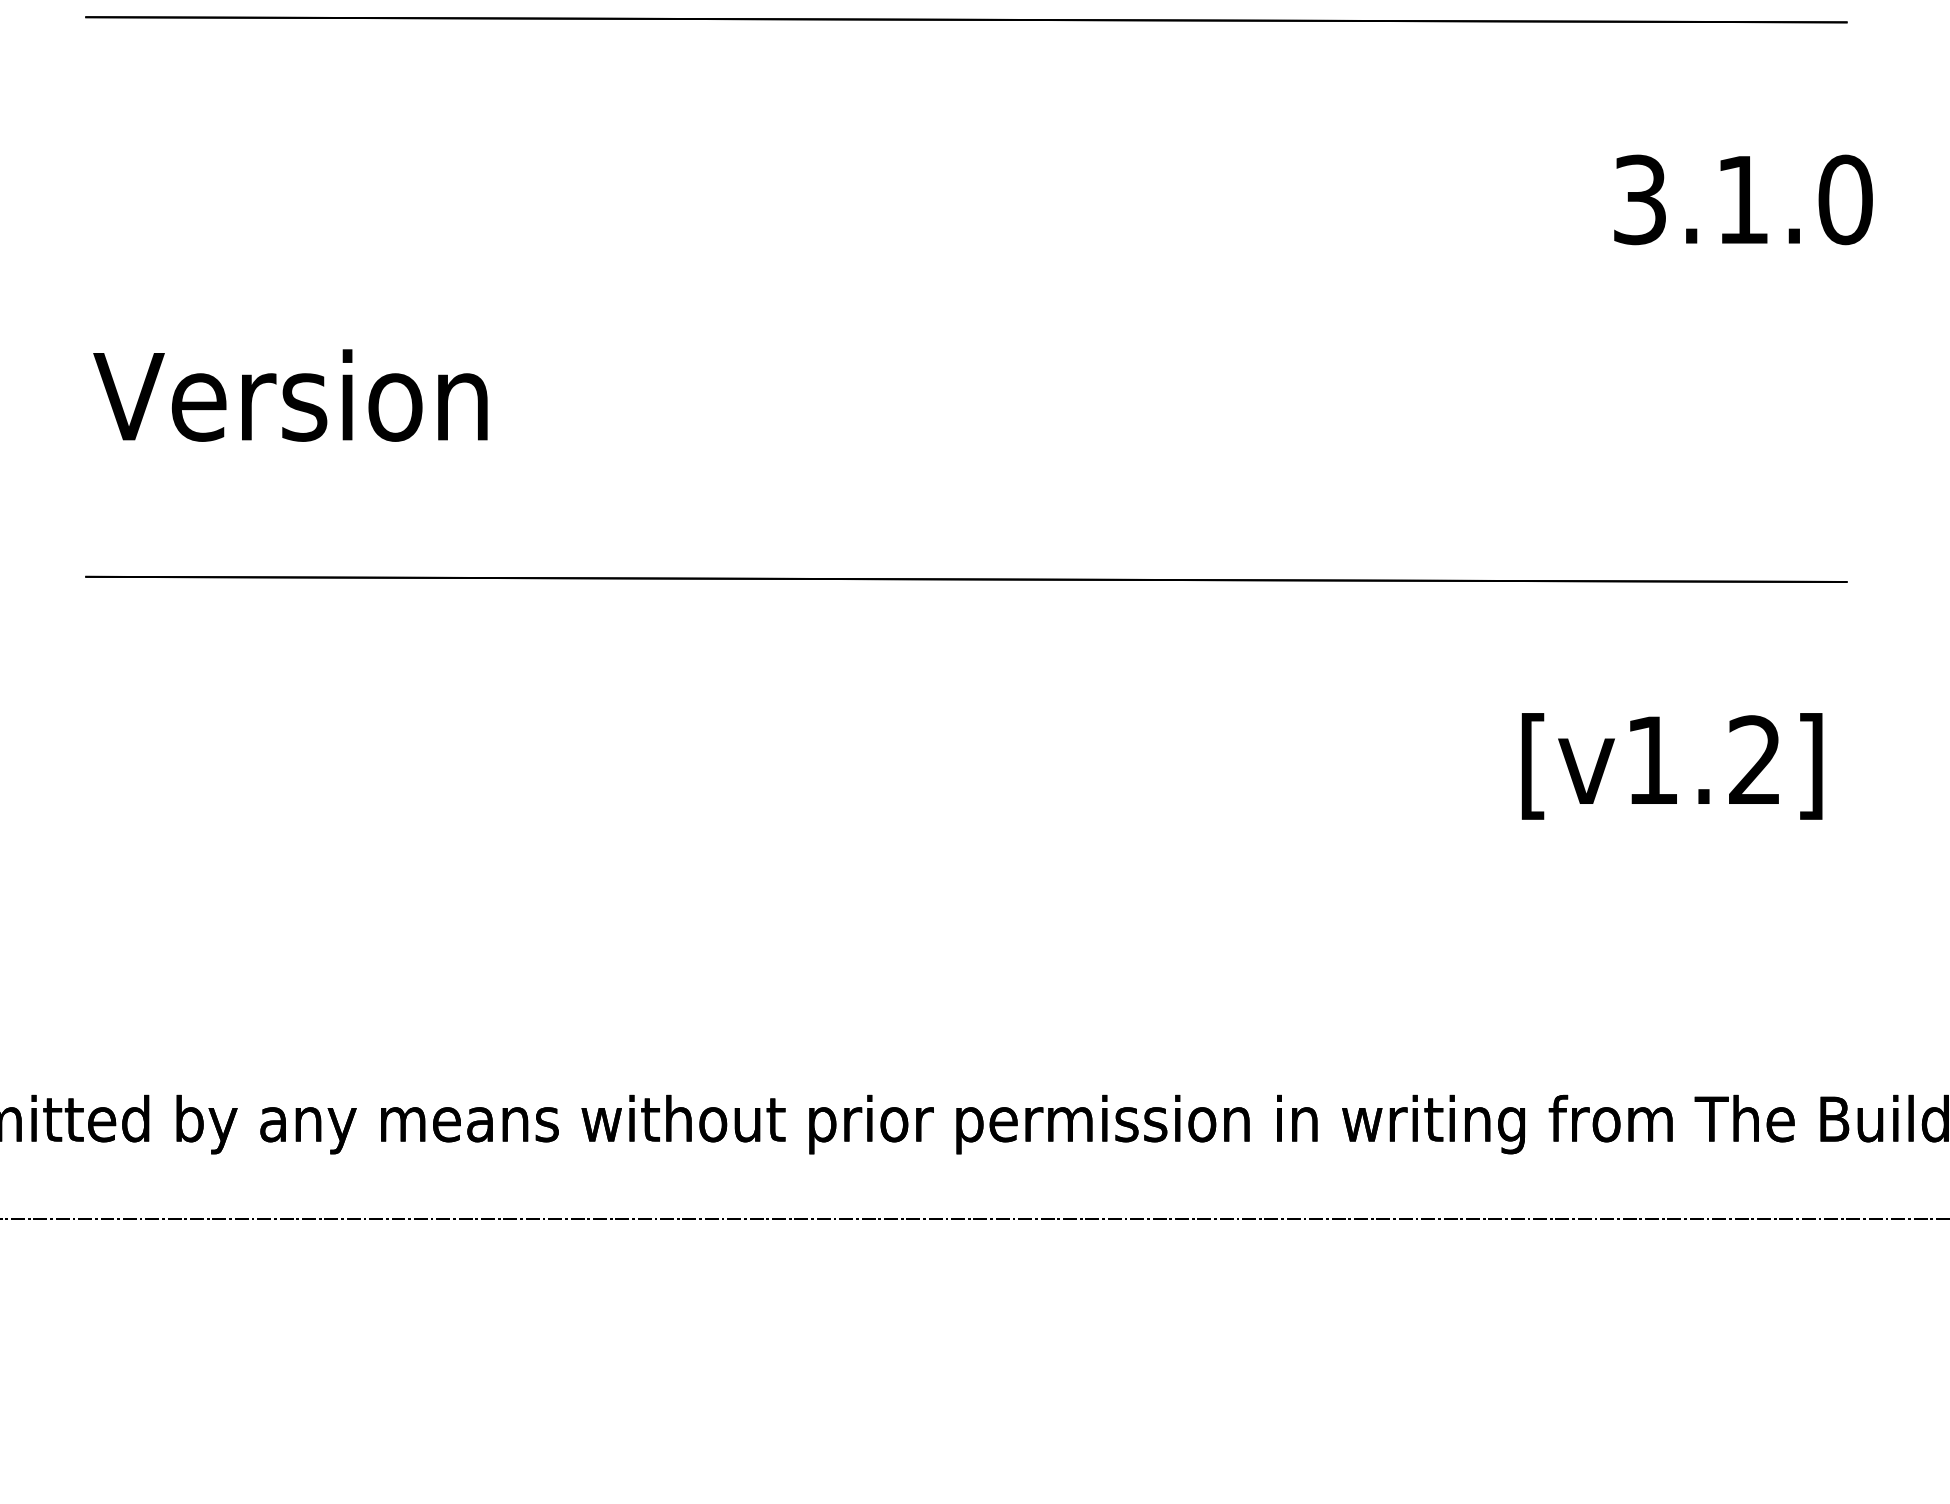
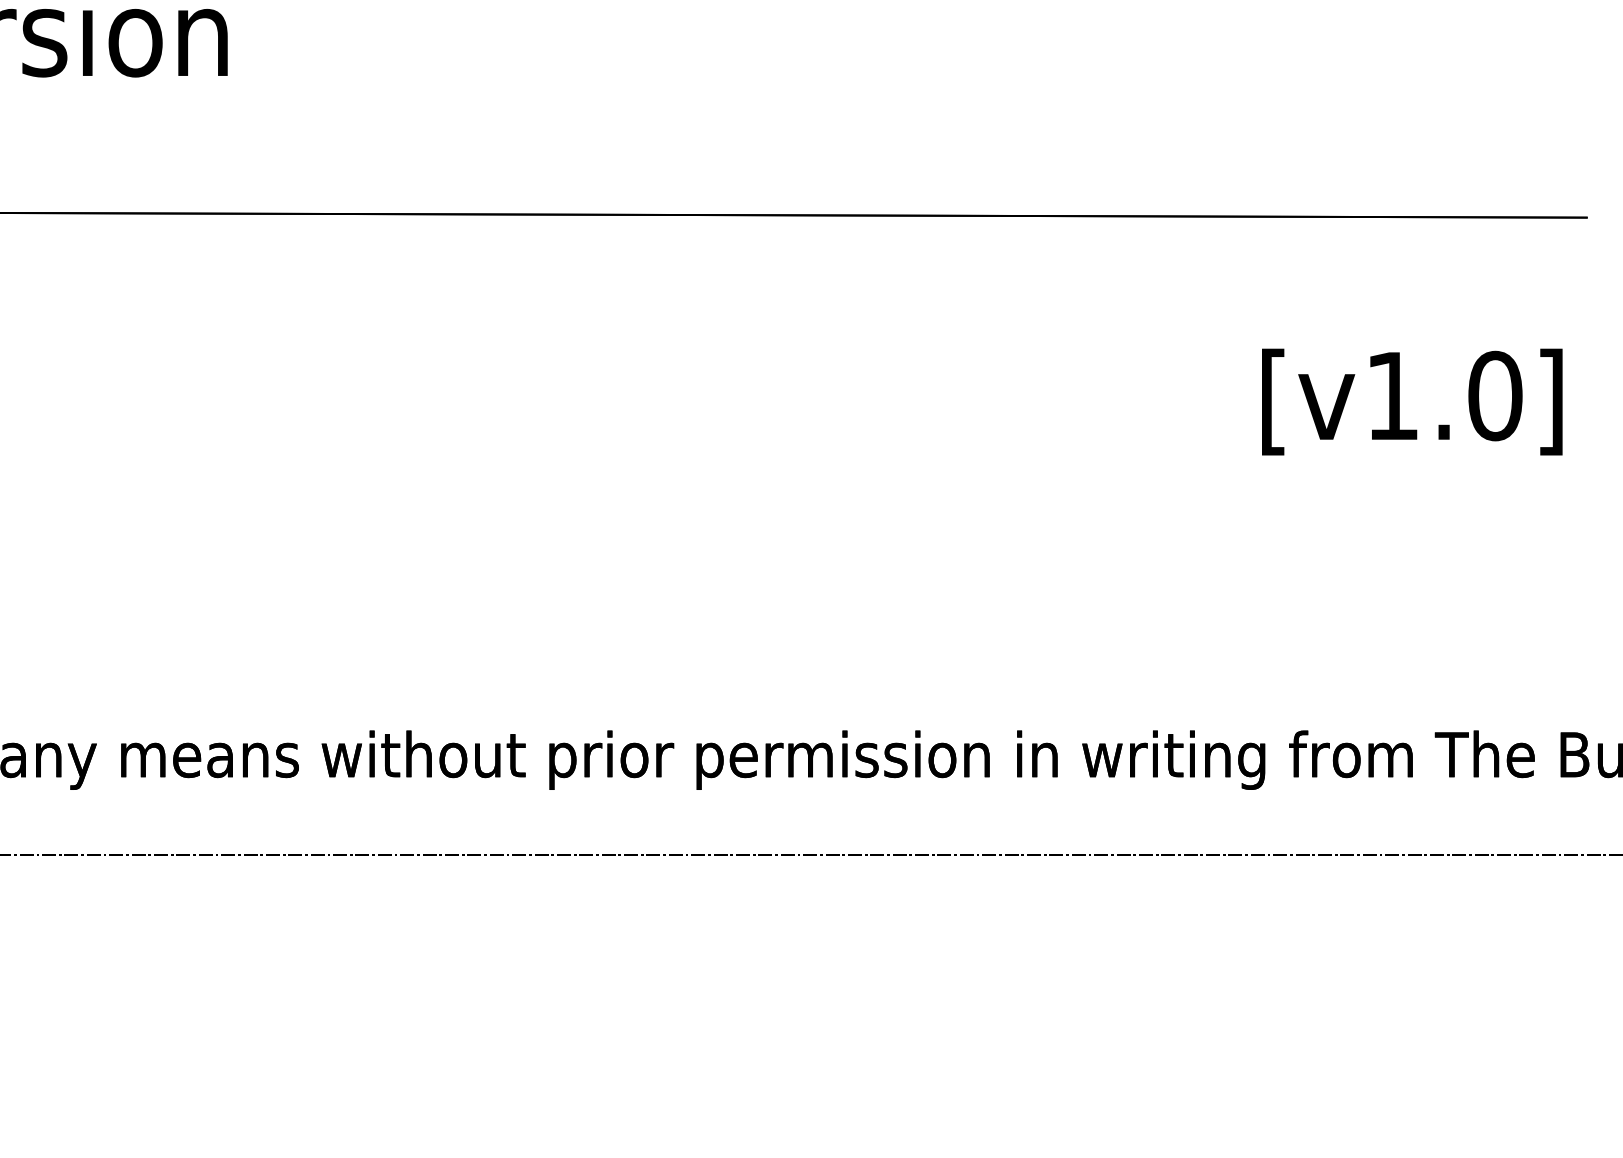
text: (1755, 760) -> (1495, 396), [v1.2] -> [v1.0]

